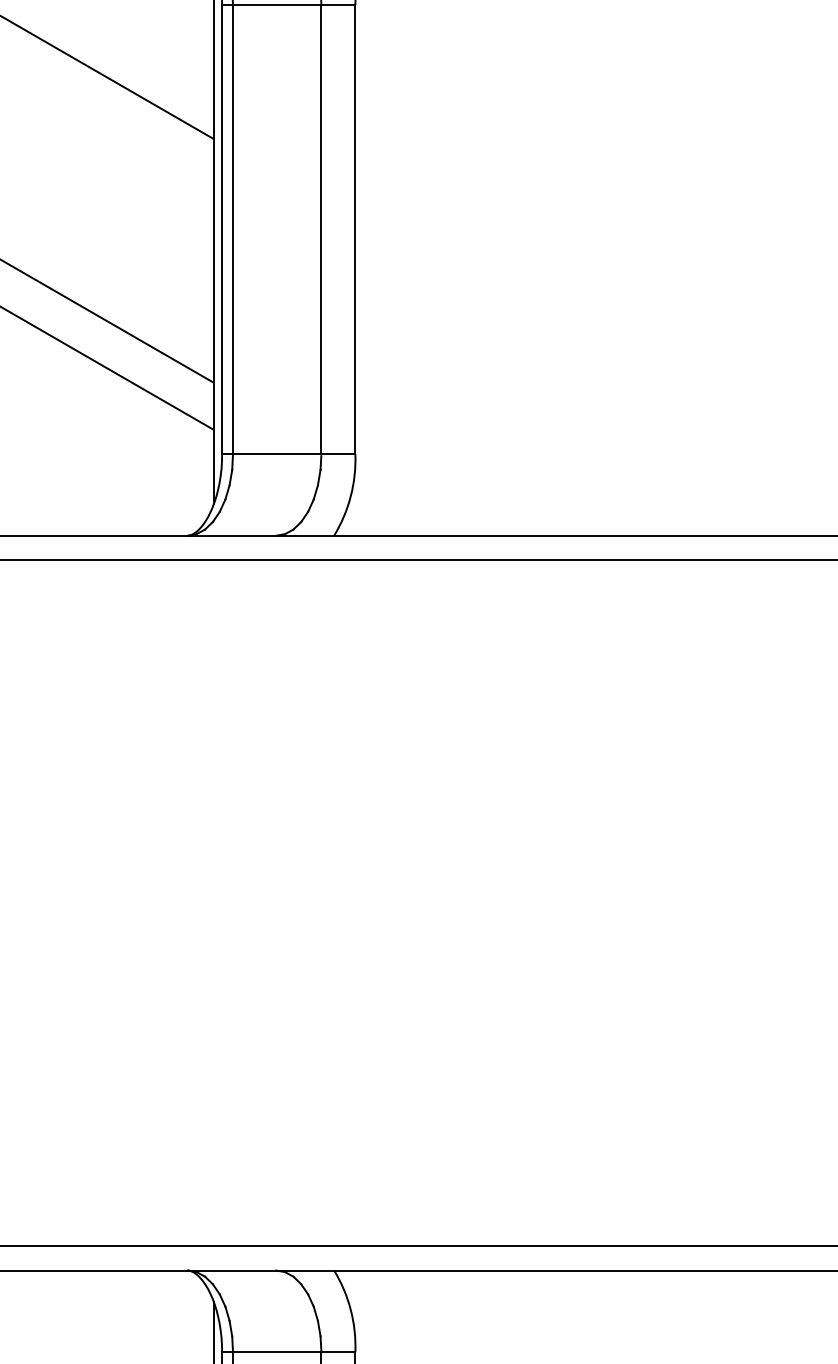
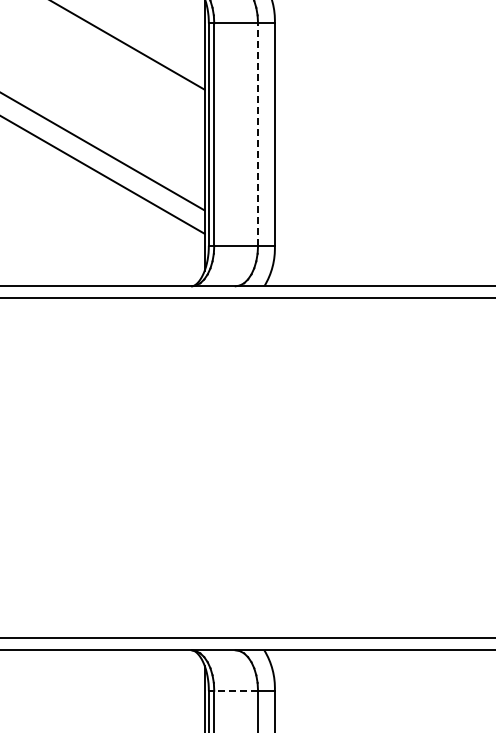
line: (322, 229) -> (258, 134), solid -> dashed
line: (277, 1351) -> (236, 690), solid -> dashed

